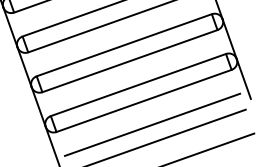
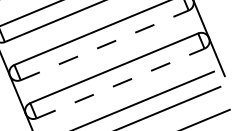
line: (129, 61) -> (104, 45), solid -> dashed
line: (144, 100) -> (120, 83), solid -> dashed

